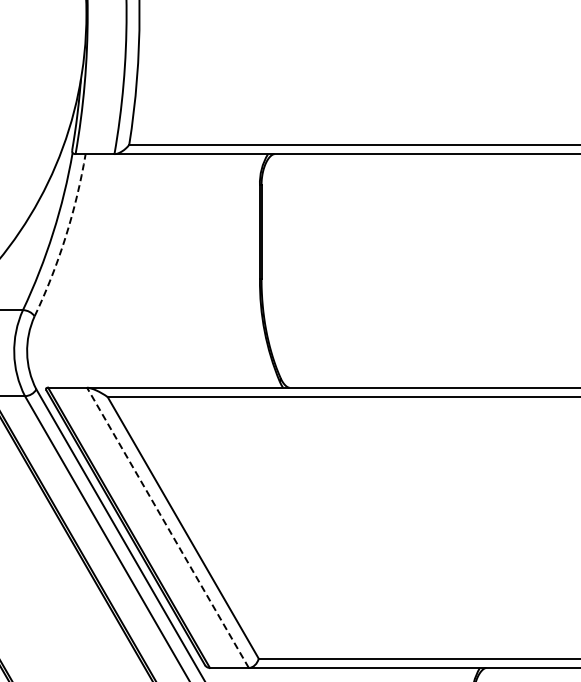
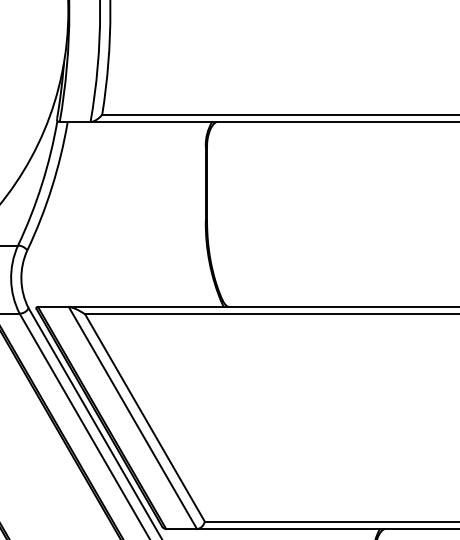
arc: (65, 236) -> (51, 187), dashed -> solid
line: (167, 527) -> (132, 417), dashed -> solid

